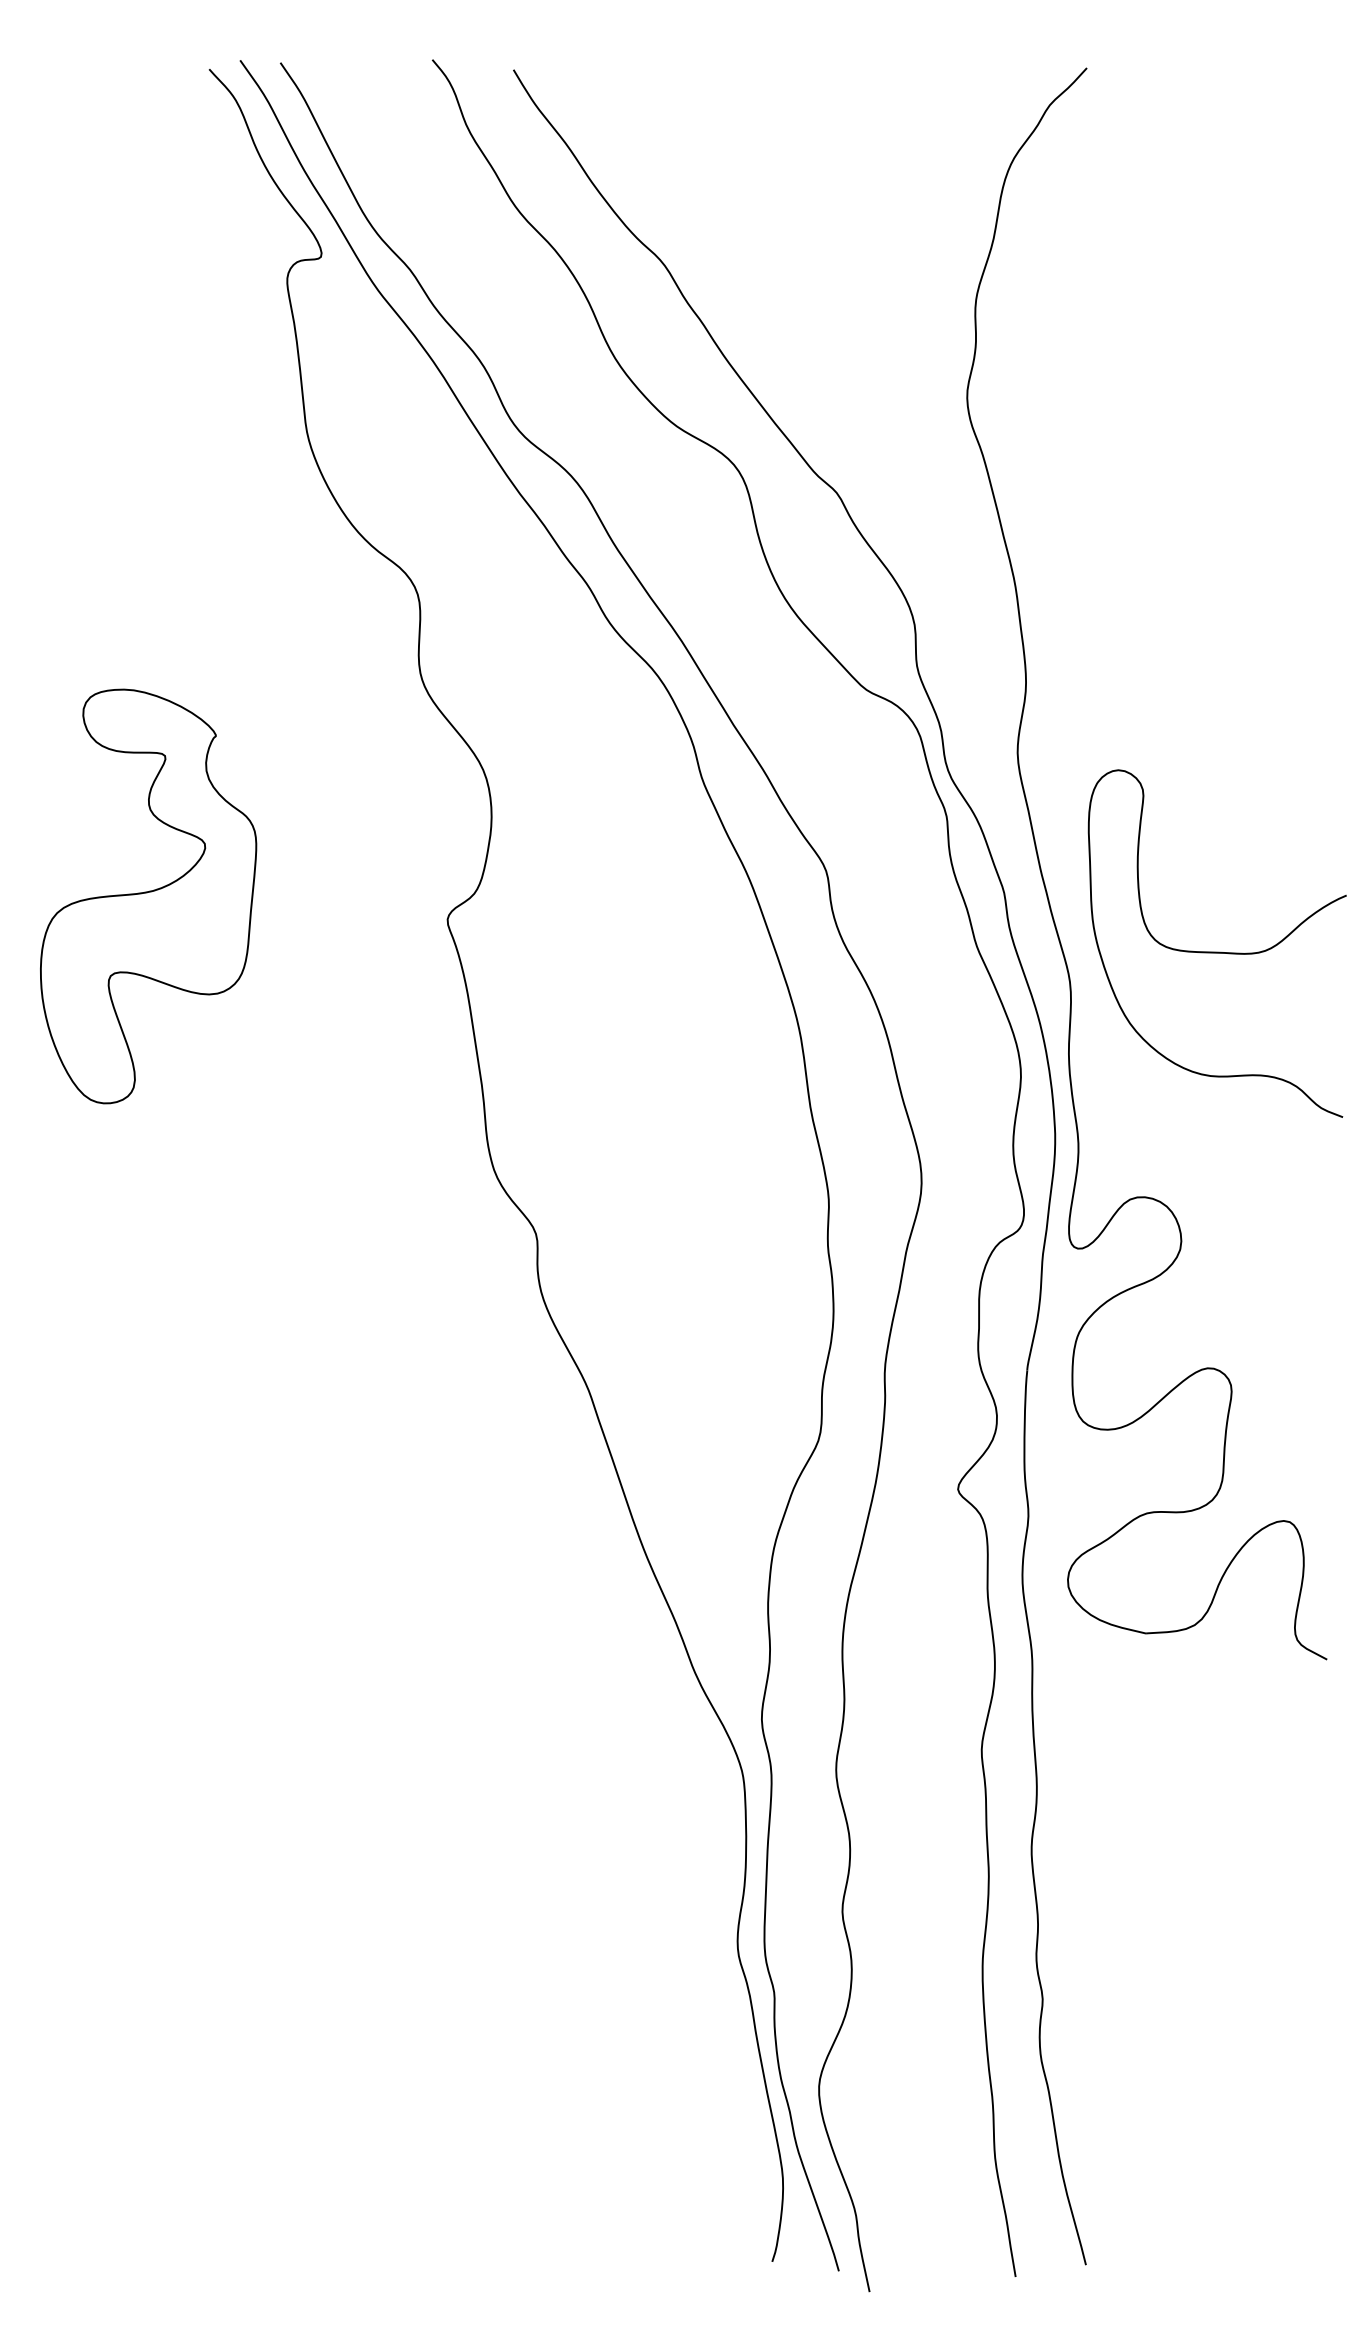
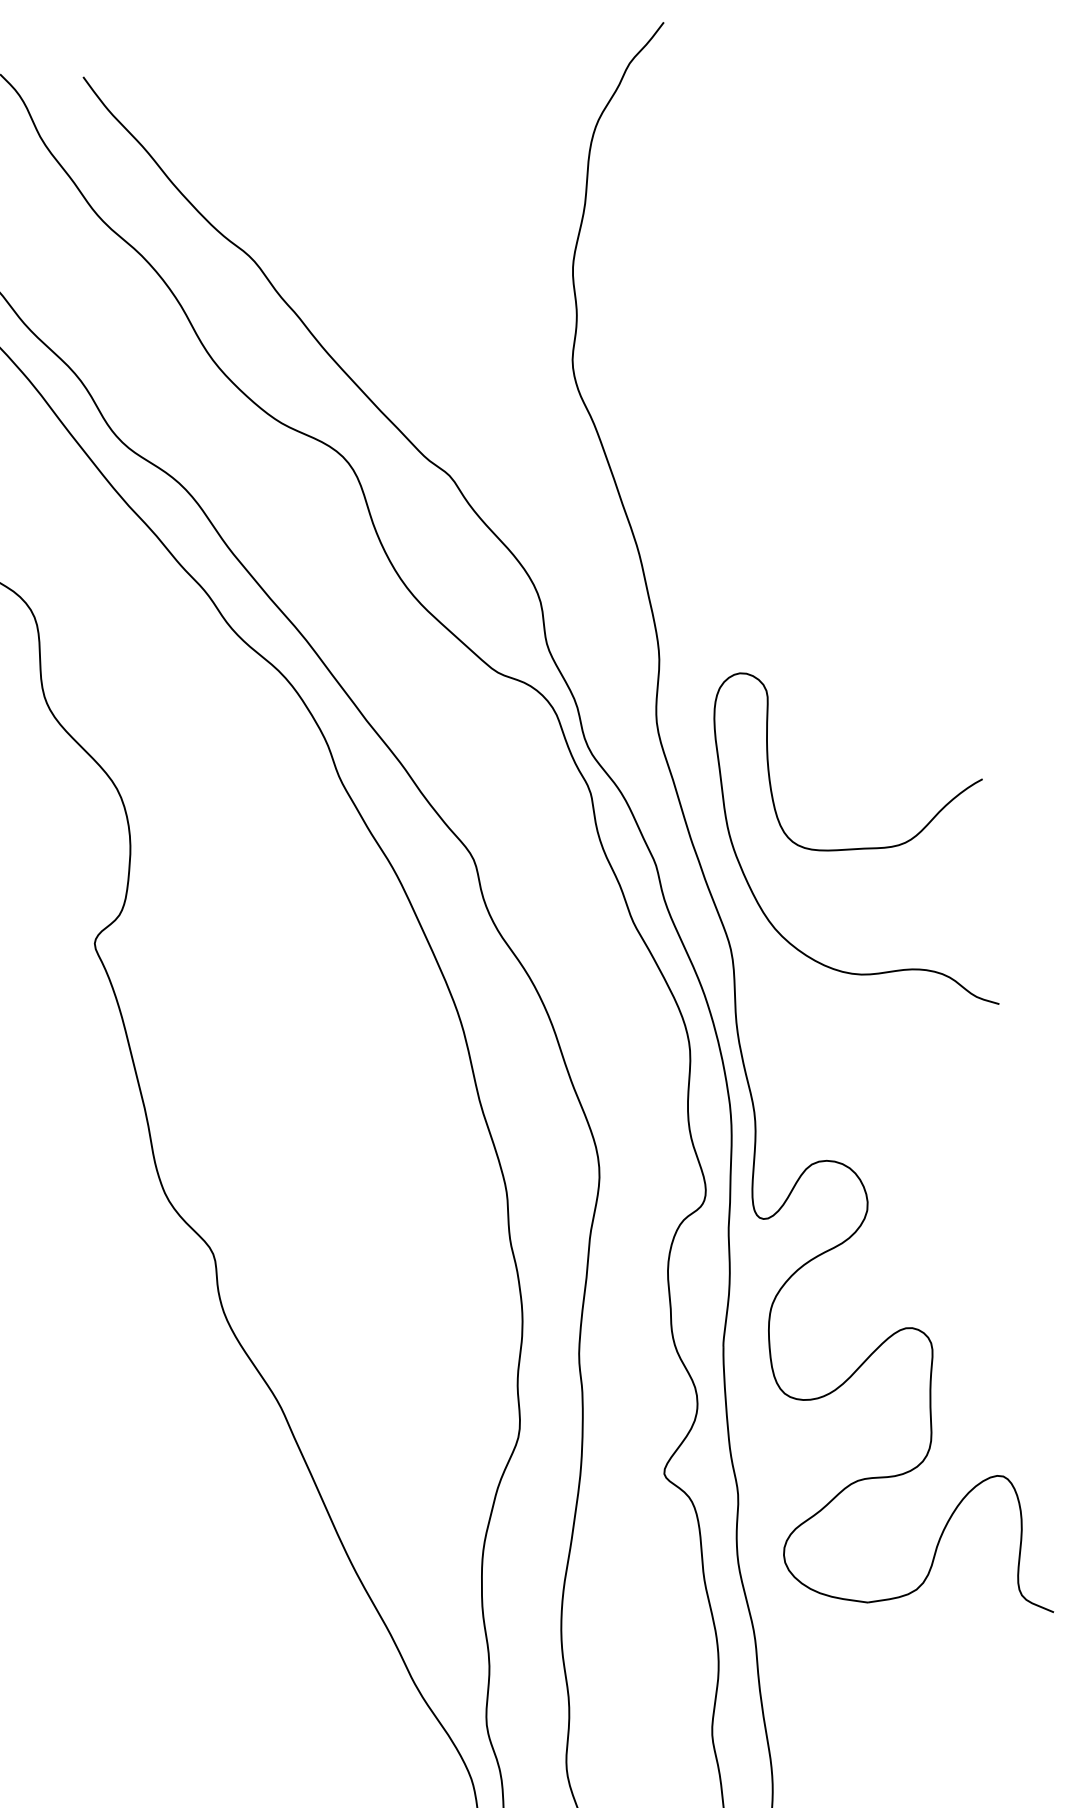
curve: (1216, 951) -> (855, 847), moved

